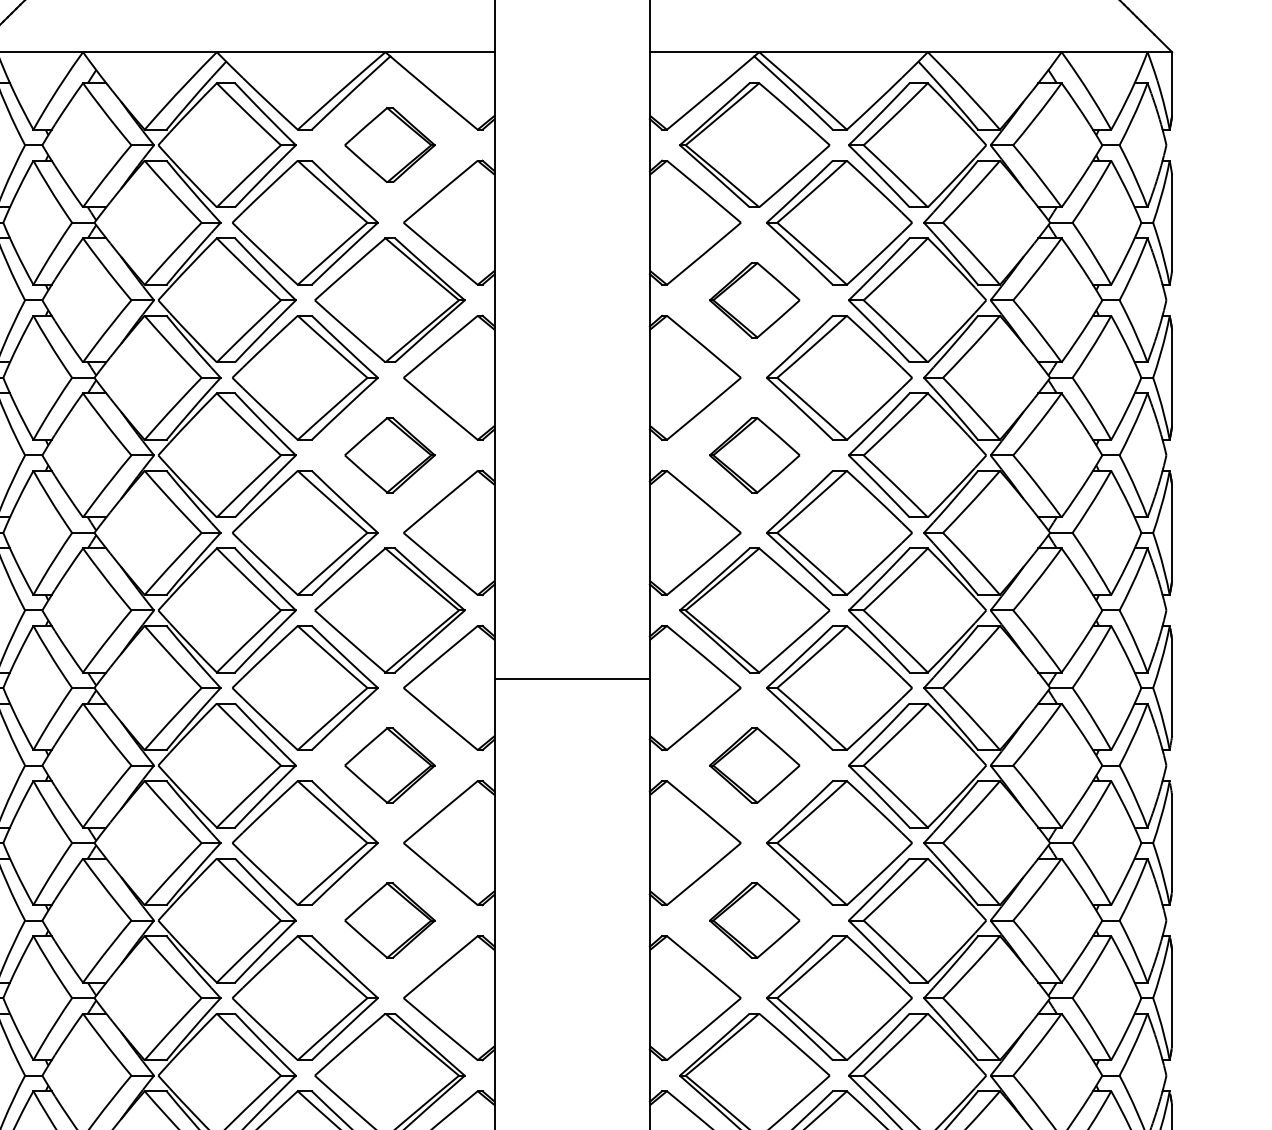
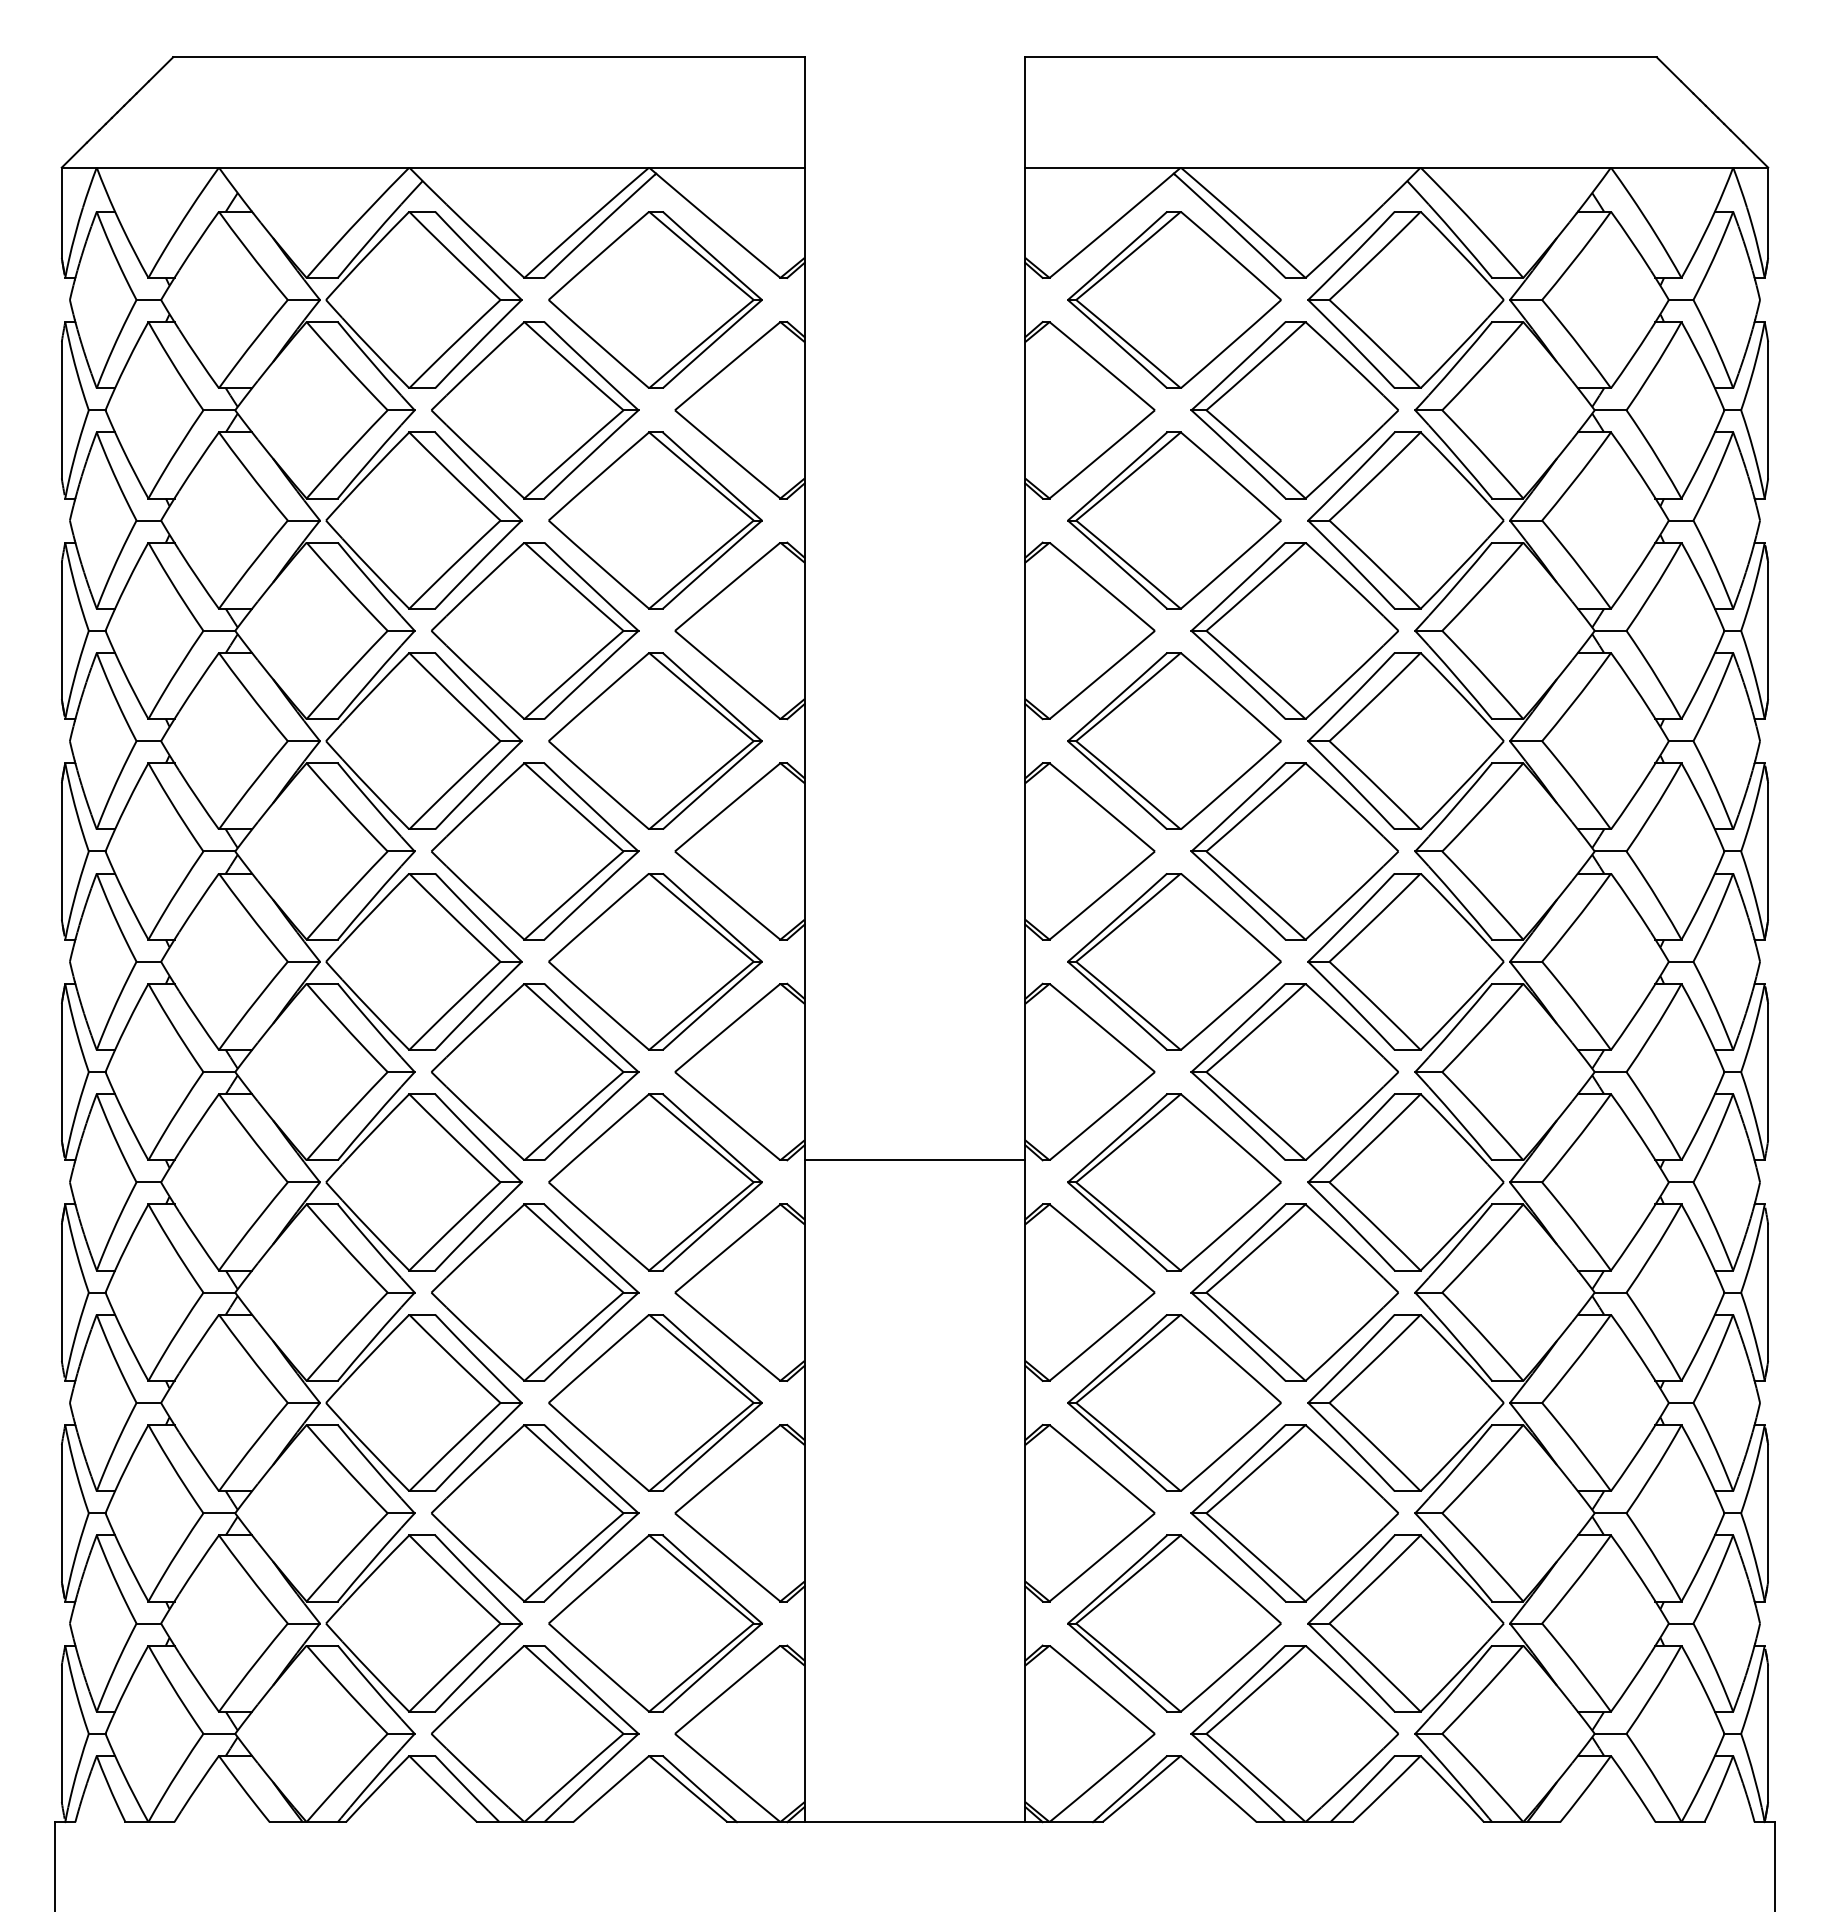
part: (389, 144) -> (655, 299), size x1.67
part: (754, 300) -> (1174, 520), size x1.67
part: (389, 454) -> (655, 740), size x1.67
part: (754, 454) -> (1174, 740), size x1.67
line: (572, 679) -> (914, 1160), moved
part: (389, 765) -> (655, 1182), size x1.67
part: (754, 765) -> (1174, 1182), size x1.67
part: (389, 920) -> (655, 1402), size x1.67
part: (754, 920) -> (1174, 1402), size x1.67

